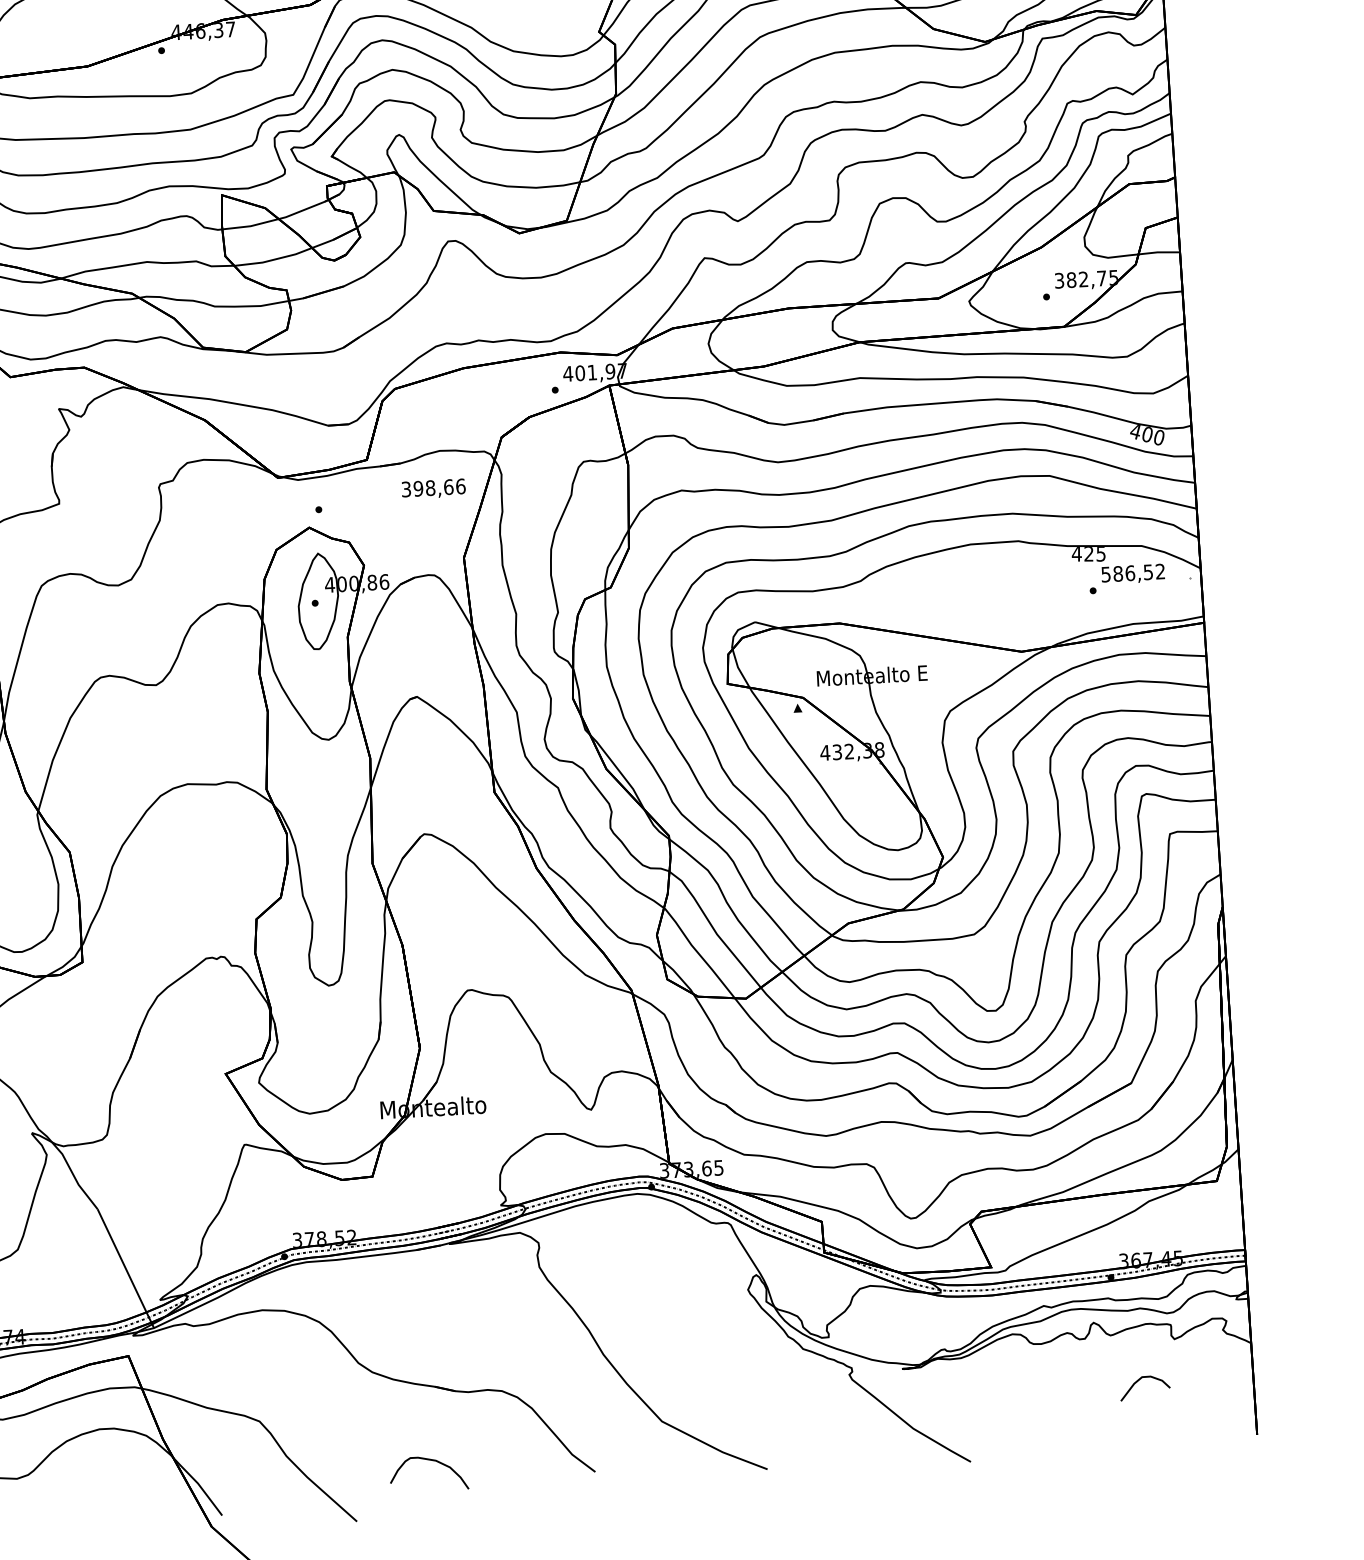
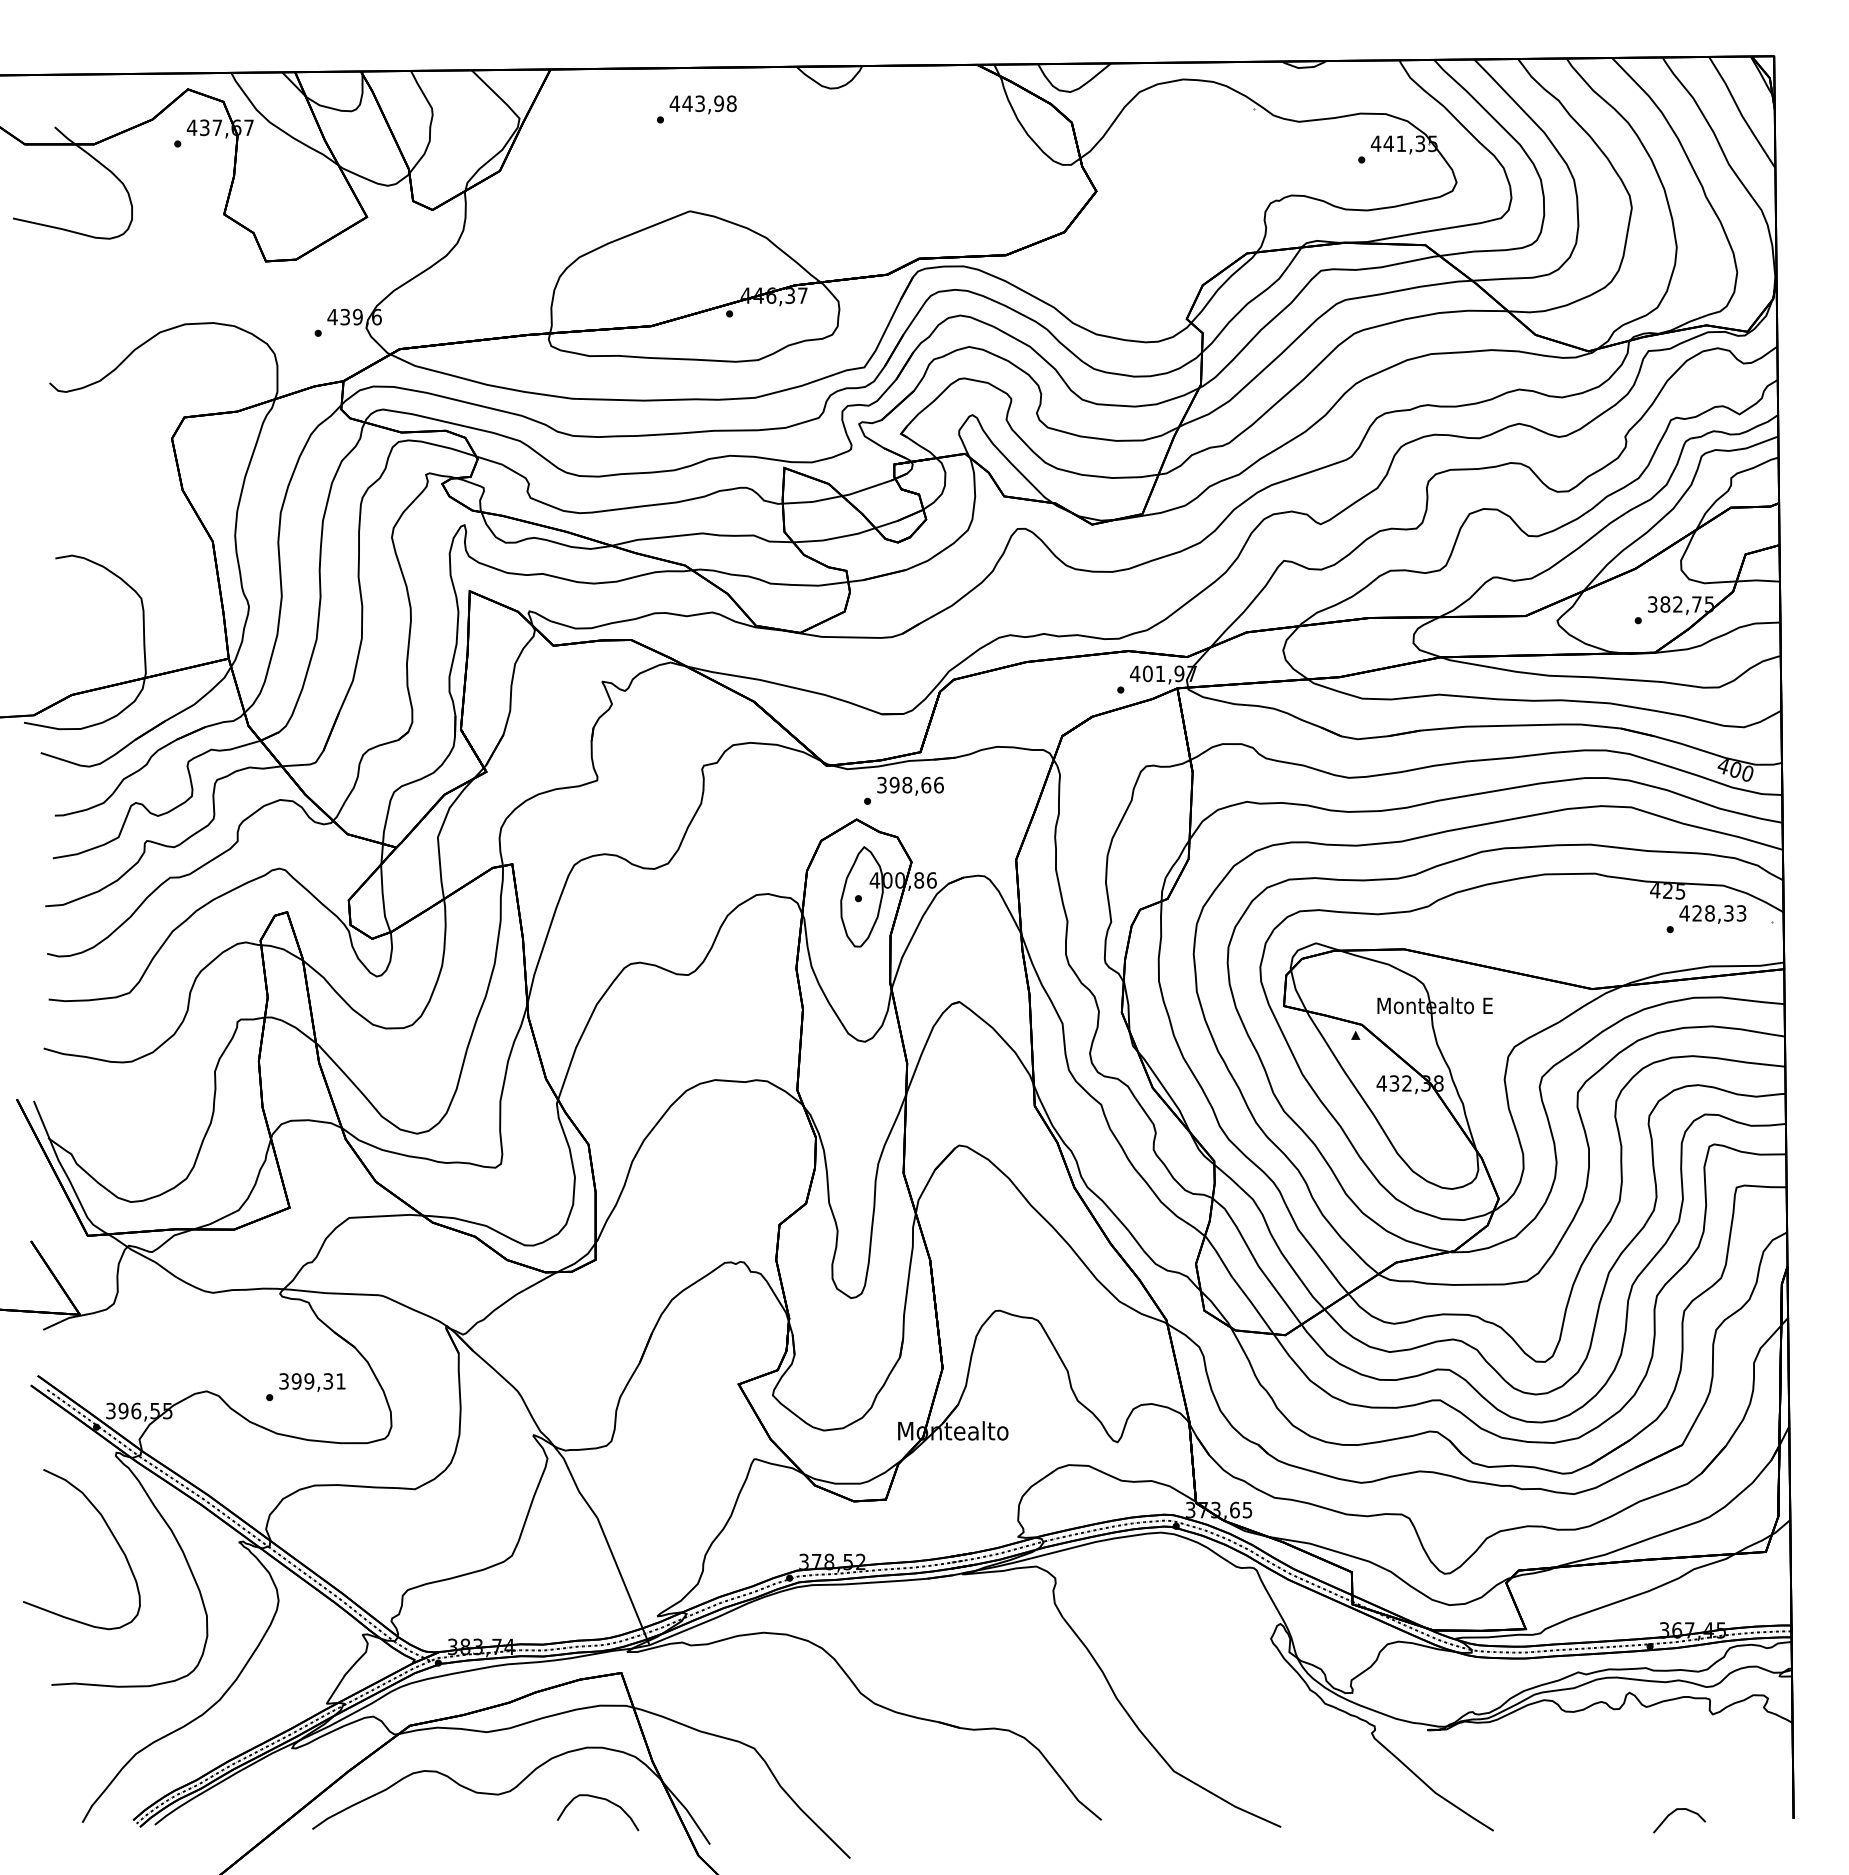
text: (433, 488) -> (910, 785), moved
text: (1132, 573) -> (1712, 913), 586,52 -> 428,33
curve: (1139, 1380) -> (1674, 1812), moved
curve: (430, 1461) -> (600, 1799), moved

